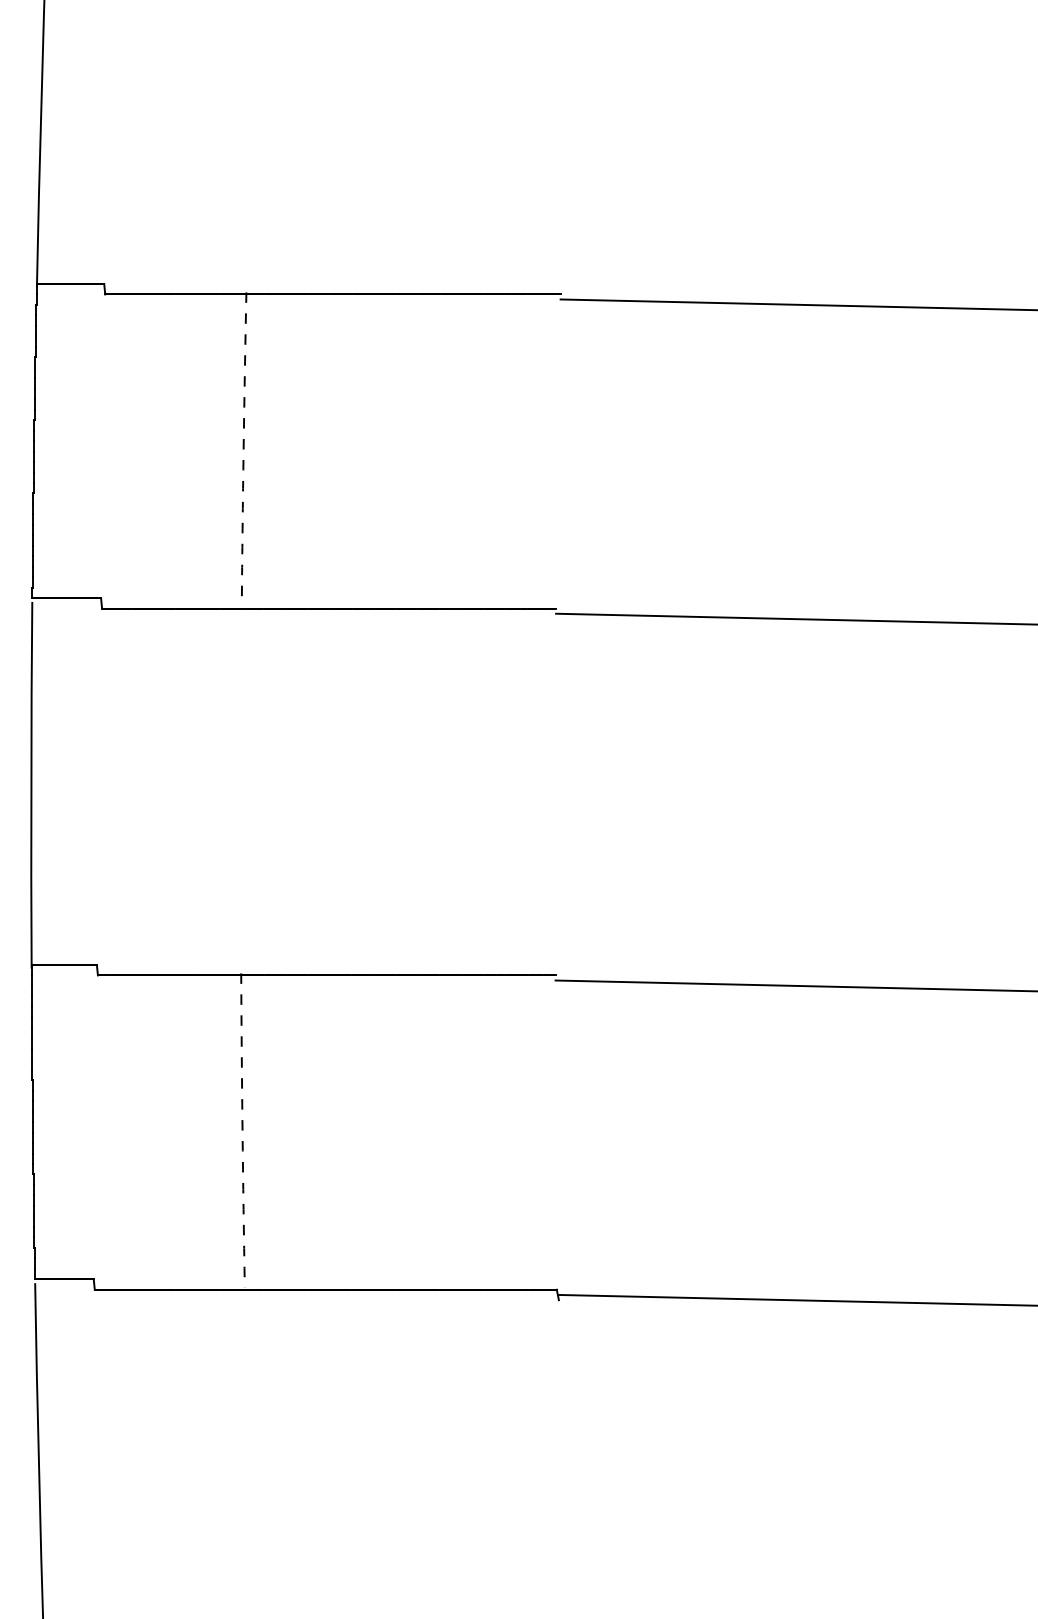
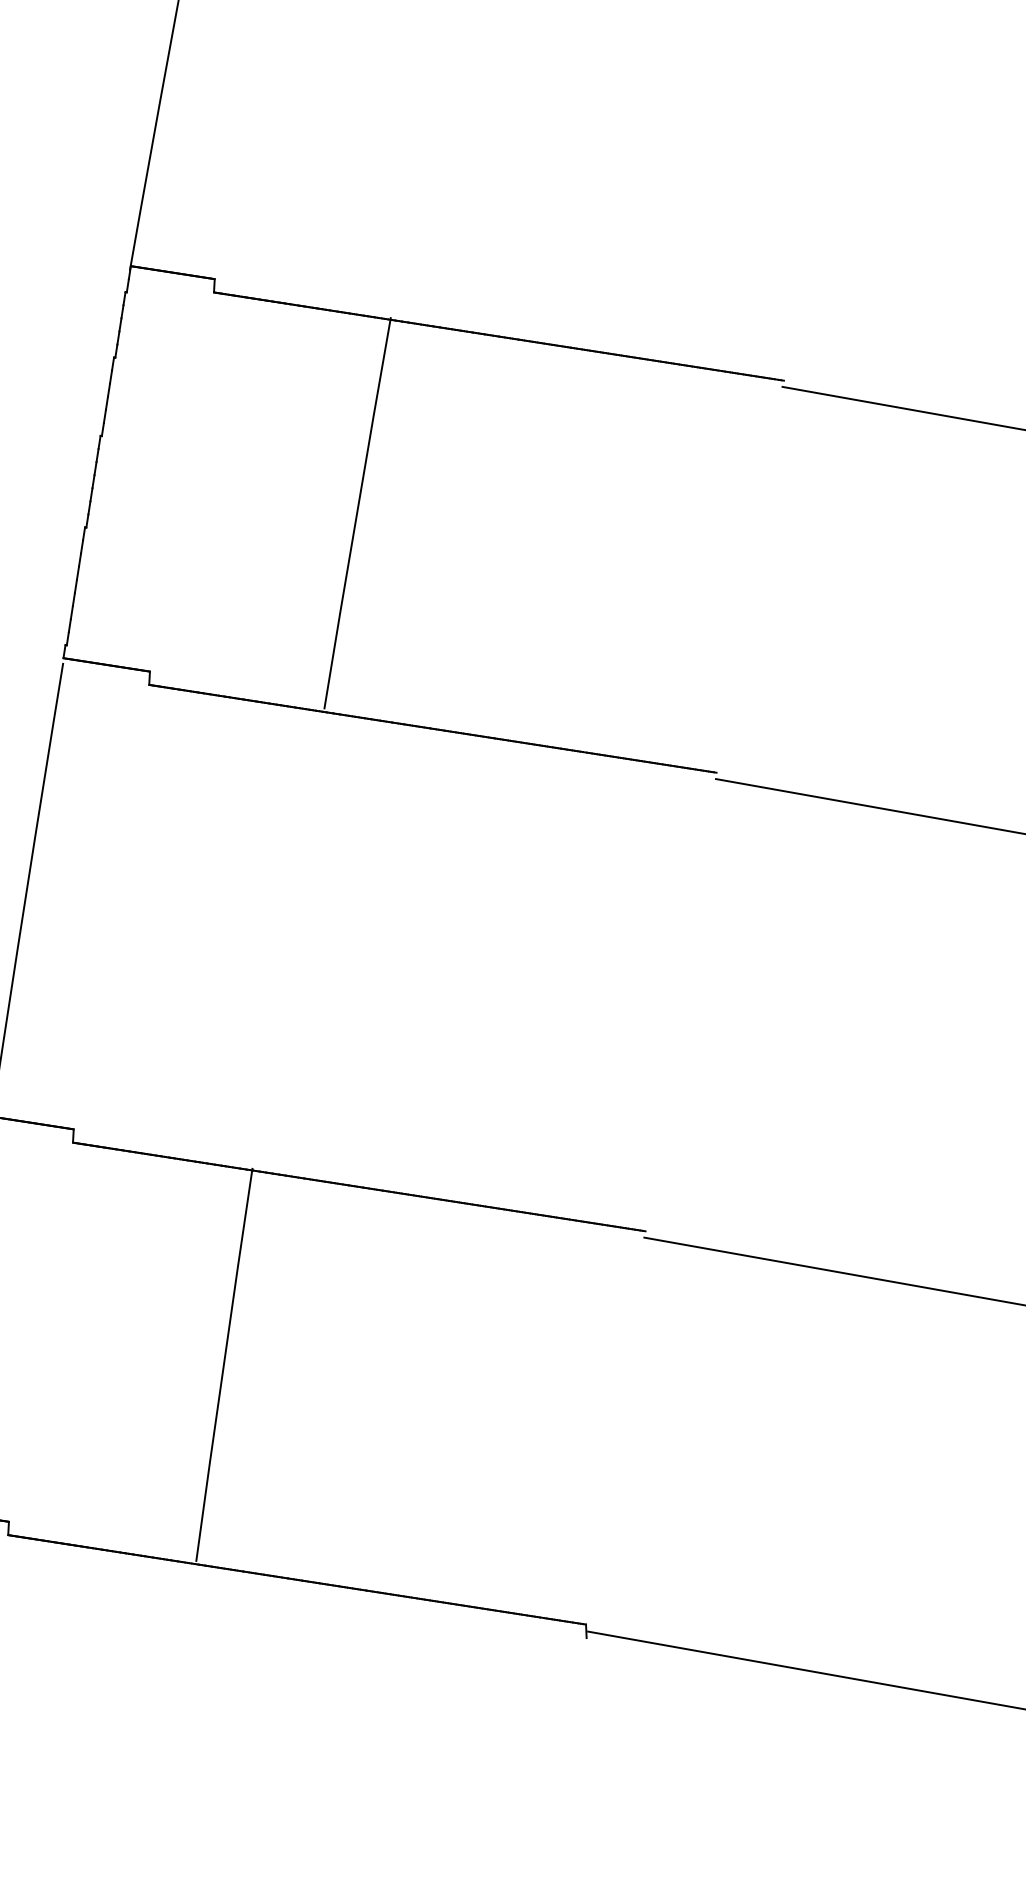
arc: (243, 449) -> (356, 513), dashed -> solid
arc: (242, 1130) -> (223, 1364), dashed -> solid

